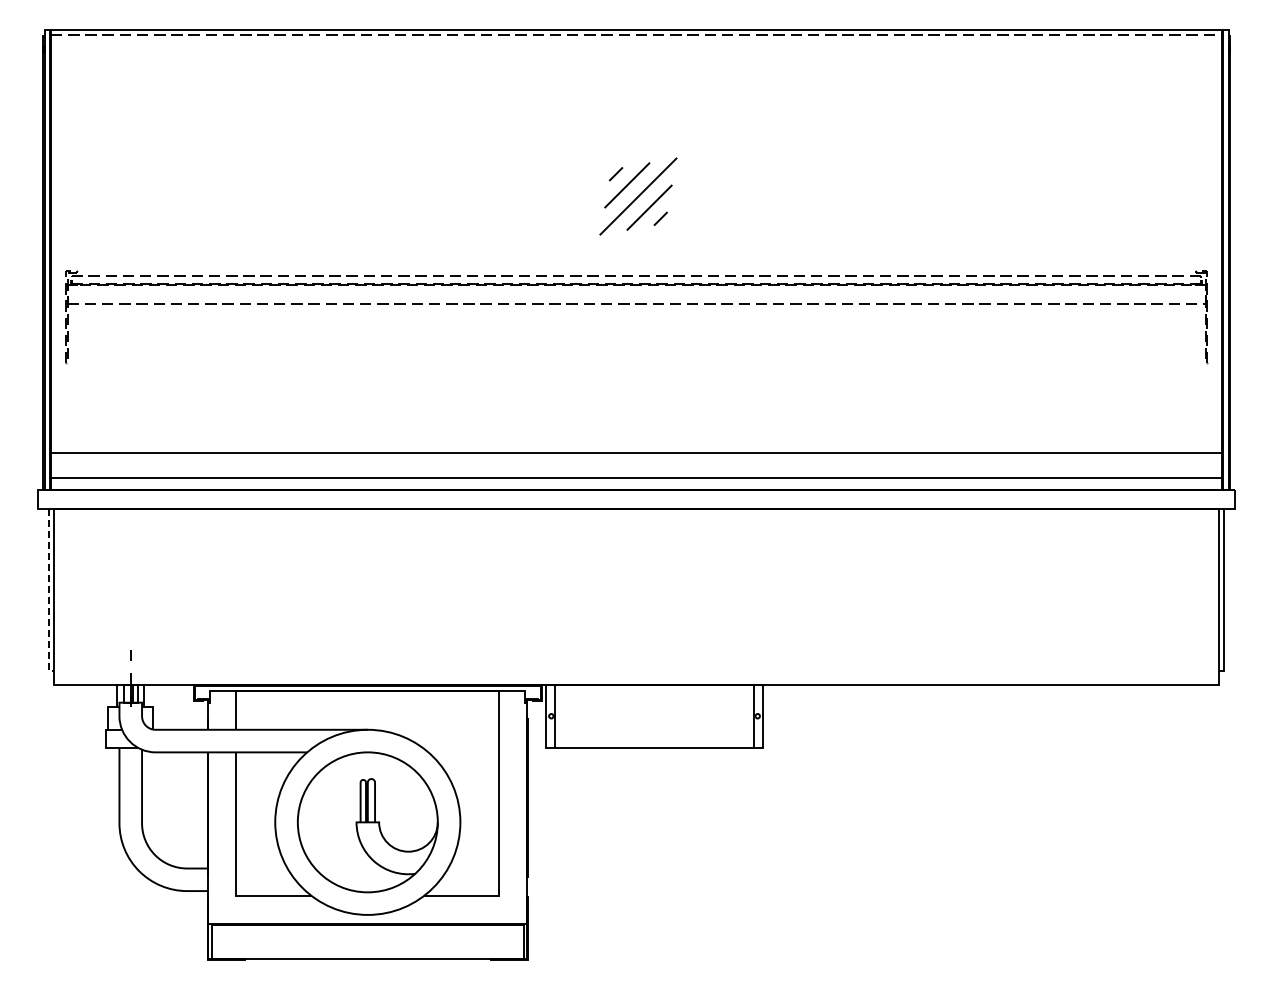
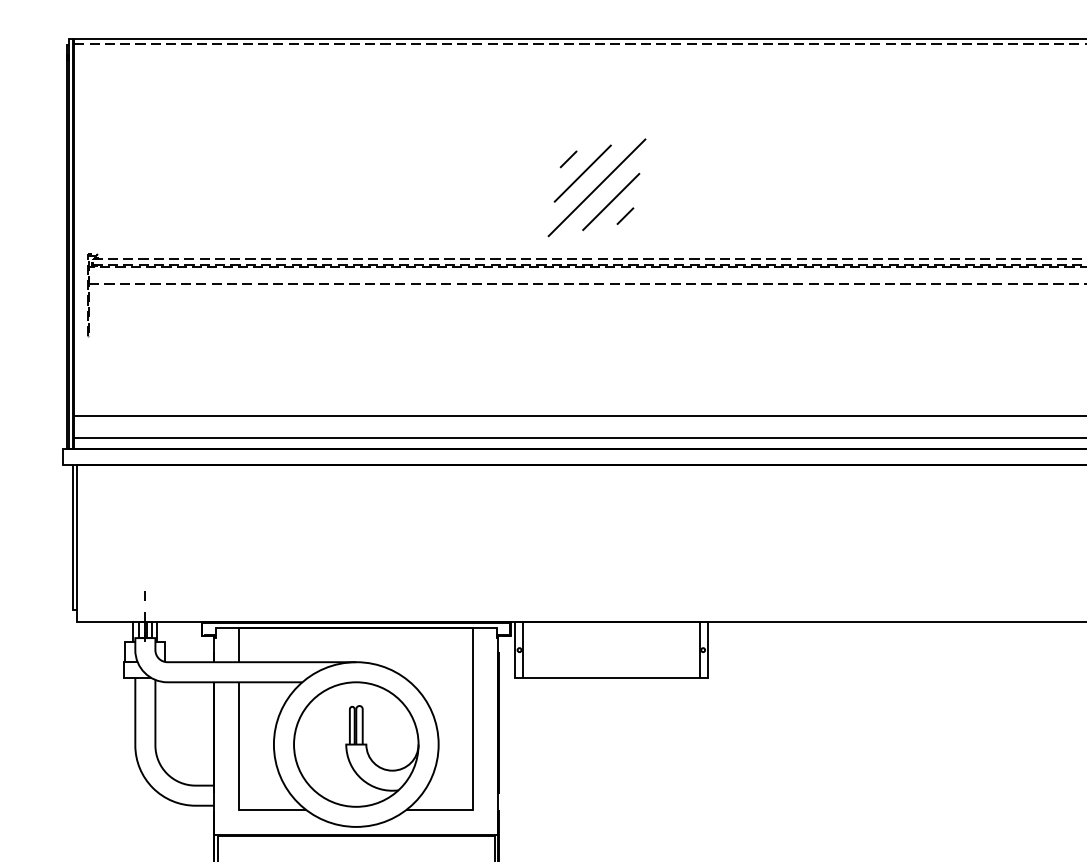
part: (638, 196) -> (597, 187), size x1.43
line: (49, 593) -> (73, 540), dashed -> solid

